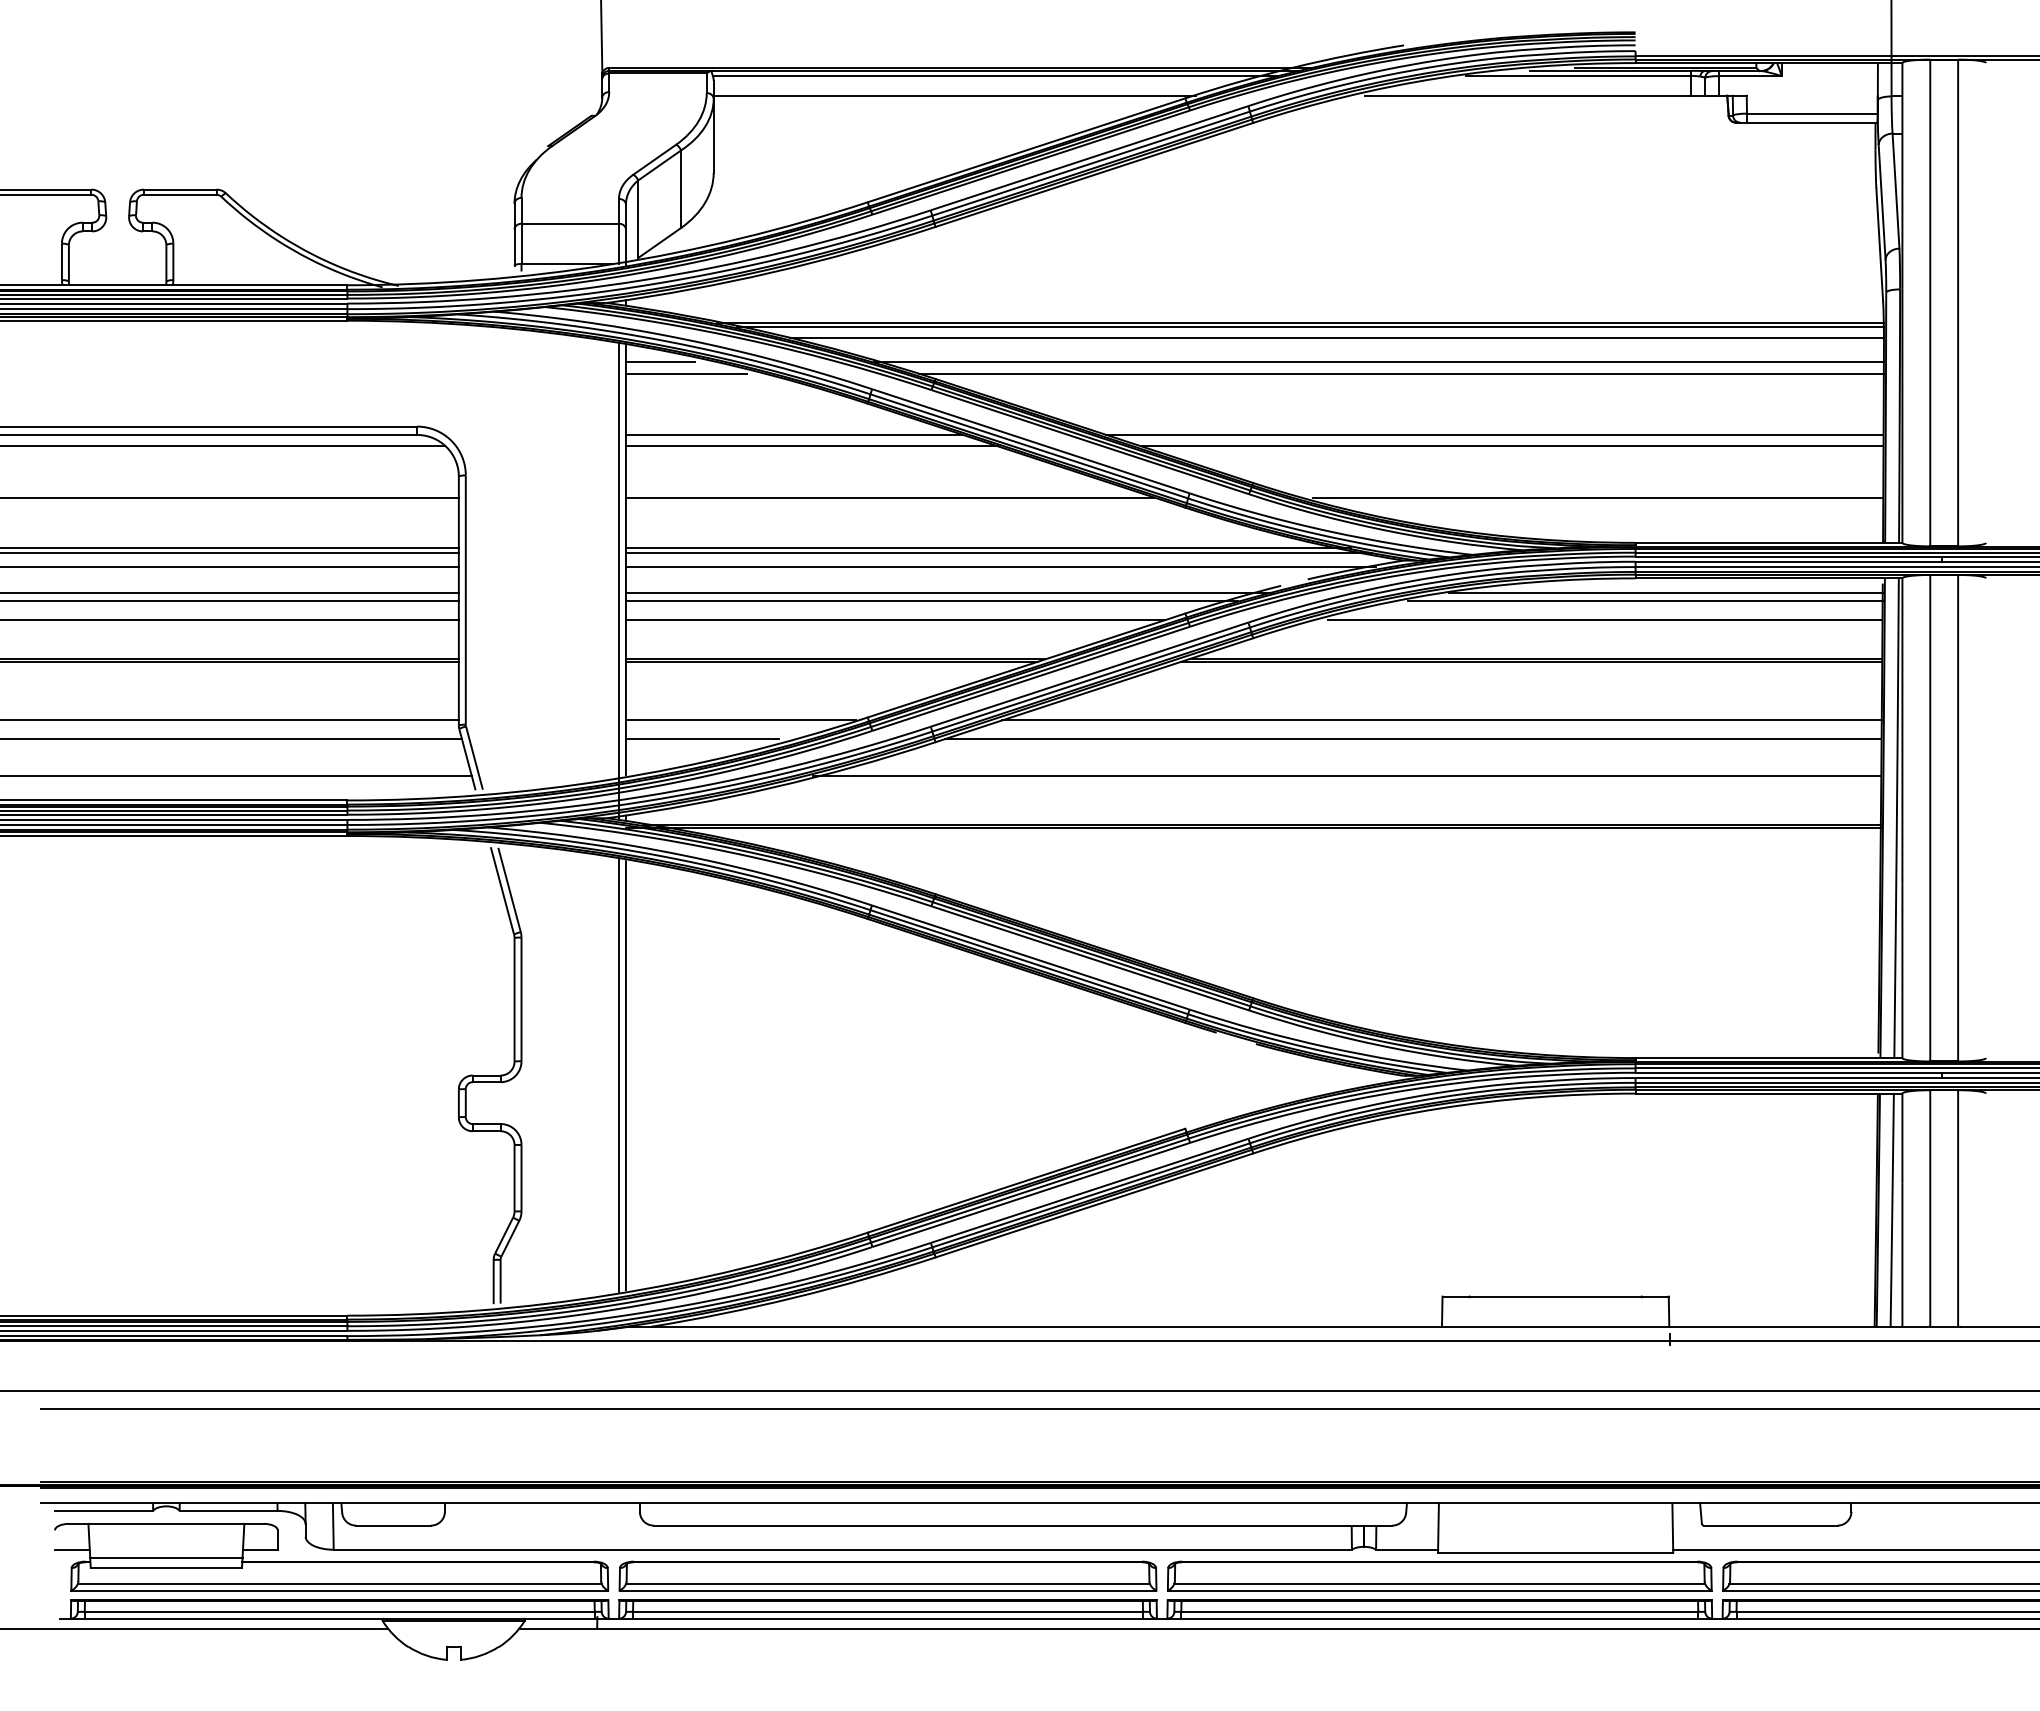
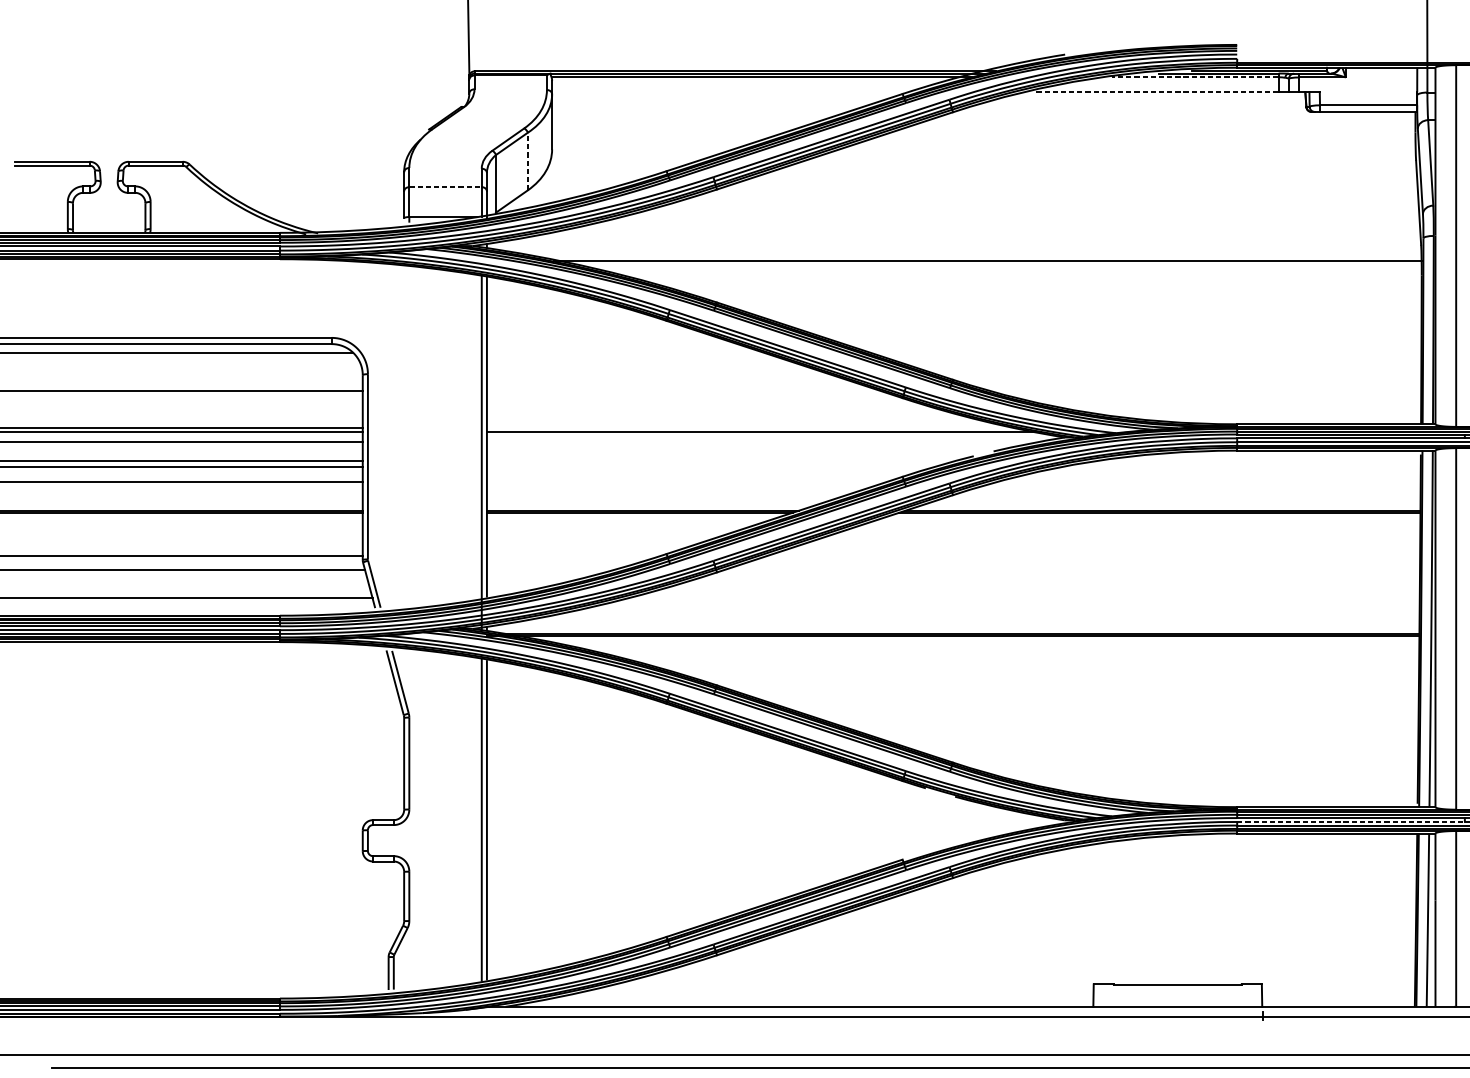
line: (1578, 75) -> (1194, 76), solid -> dashed
line: (954, 95) -> (731, 91), removed
line: (1528, 95) -> (1157, 91), solid -> dashed
line: (681, 189) -> (528, 161), solid -> dashed
line: (570, 223) -> (445, 186), solid -> dashed
line: (1310, 327) -> (995, 264), removed
line: (1336, 338) -> (1014, 272), removed
line: (660, 361) -> (512, 289), removed
line: (1378, 361) -> (1046, 289), removed
line: (686, 374) -> (531, 299), removed
line: (1400, 374) -> (1062, 299), removed
line: (794, 434) -> (612, 343), removed
line: (1494, 434) -> (1132, 343), removed
line: (812, 446) -> (625, 352), removed
line: (1512, 446) -> (1145, 352), removed
line: (890, 497) -> (683, 390), removed
line: (1598, 497) -> (1209, 390), removed
line: (988, 547) -> (756, 427), removed
line: (1001, 567) -> (766, 442), removed
line: (949, 592) -> (727, 461), removed
line: (1665, 592) -> (1259, 461), removed
line: (932, 600) -> (714, 467), removed
line: (1645, 600) -> (1244, 467), removed
line: (895, 620) -> (687, 481), removed
line: (1605, 620) -> (1214, 481), removed
line: (740, 720) -> (572, 556), removed
line: (1441, 720) -> (1092, 556), removed
line: (702, 739) -> (543, 570), removed
line: (1413, 739) -> (1072, 570), removed
line: (1346, 776) -> (1022, 597), removed
line: (1789, 1078) -> (1351, 822), solid -> dashed

